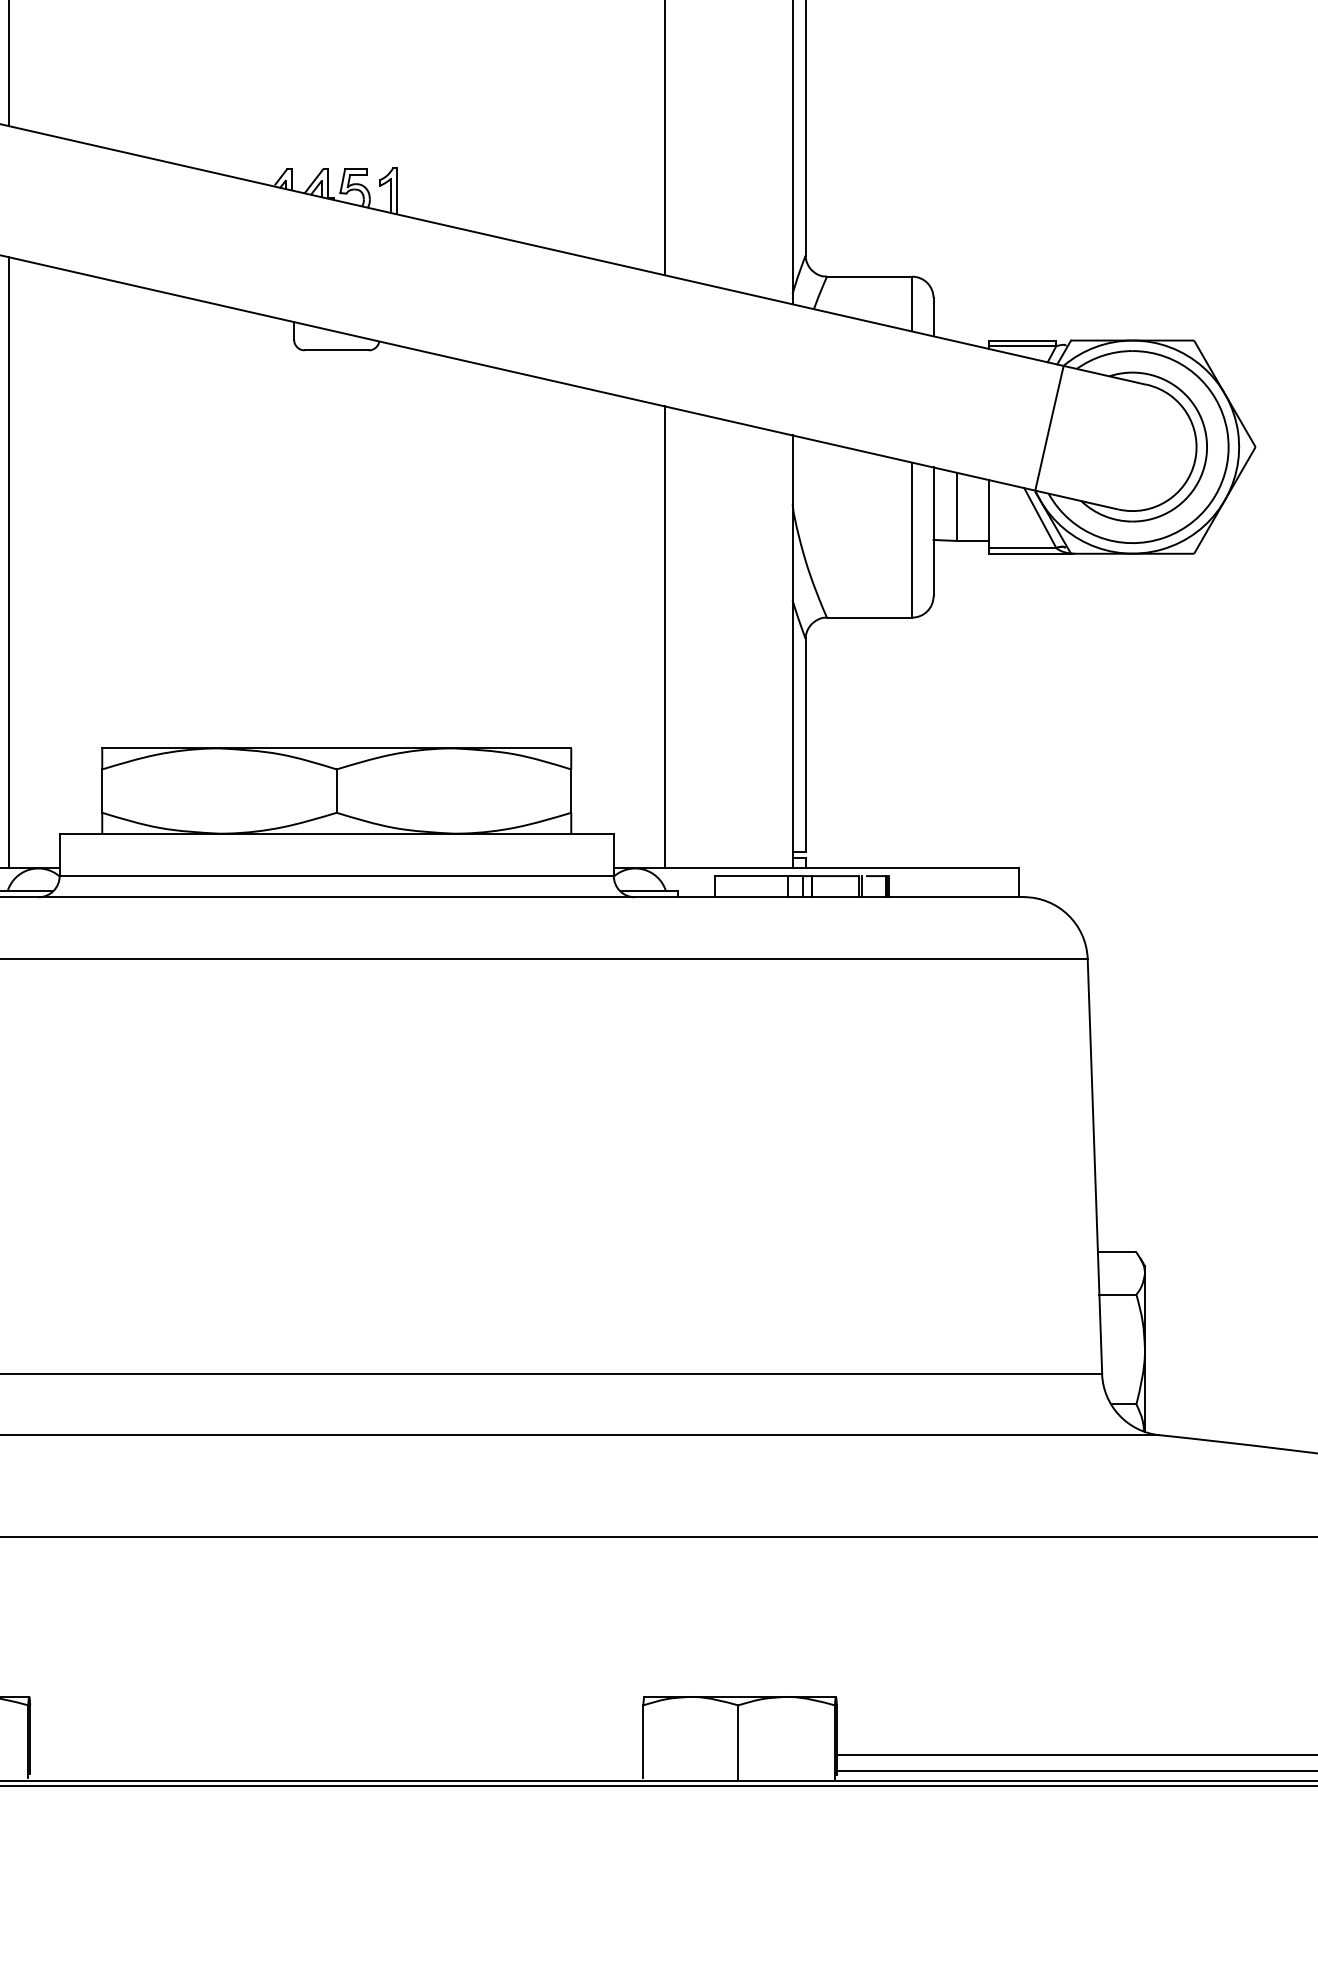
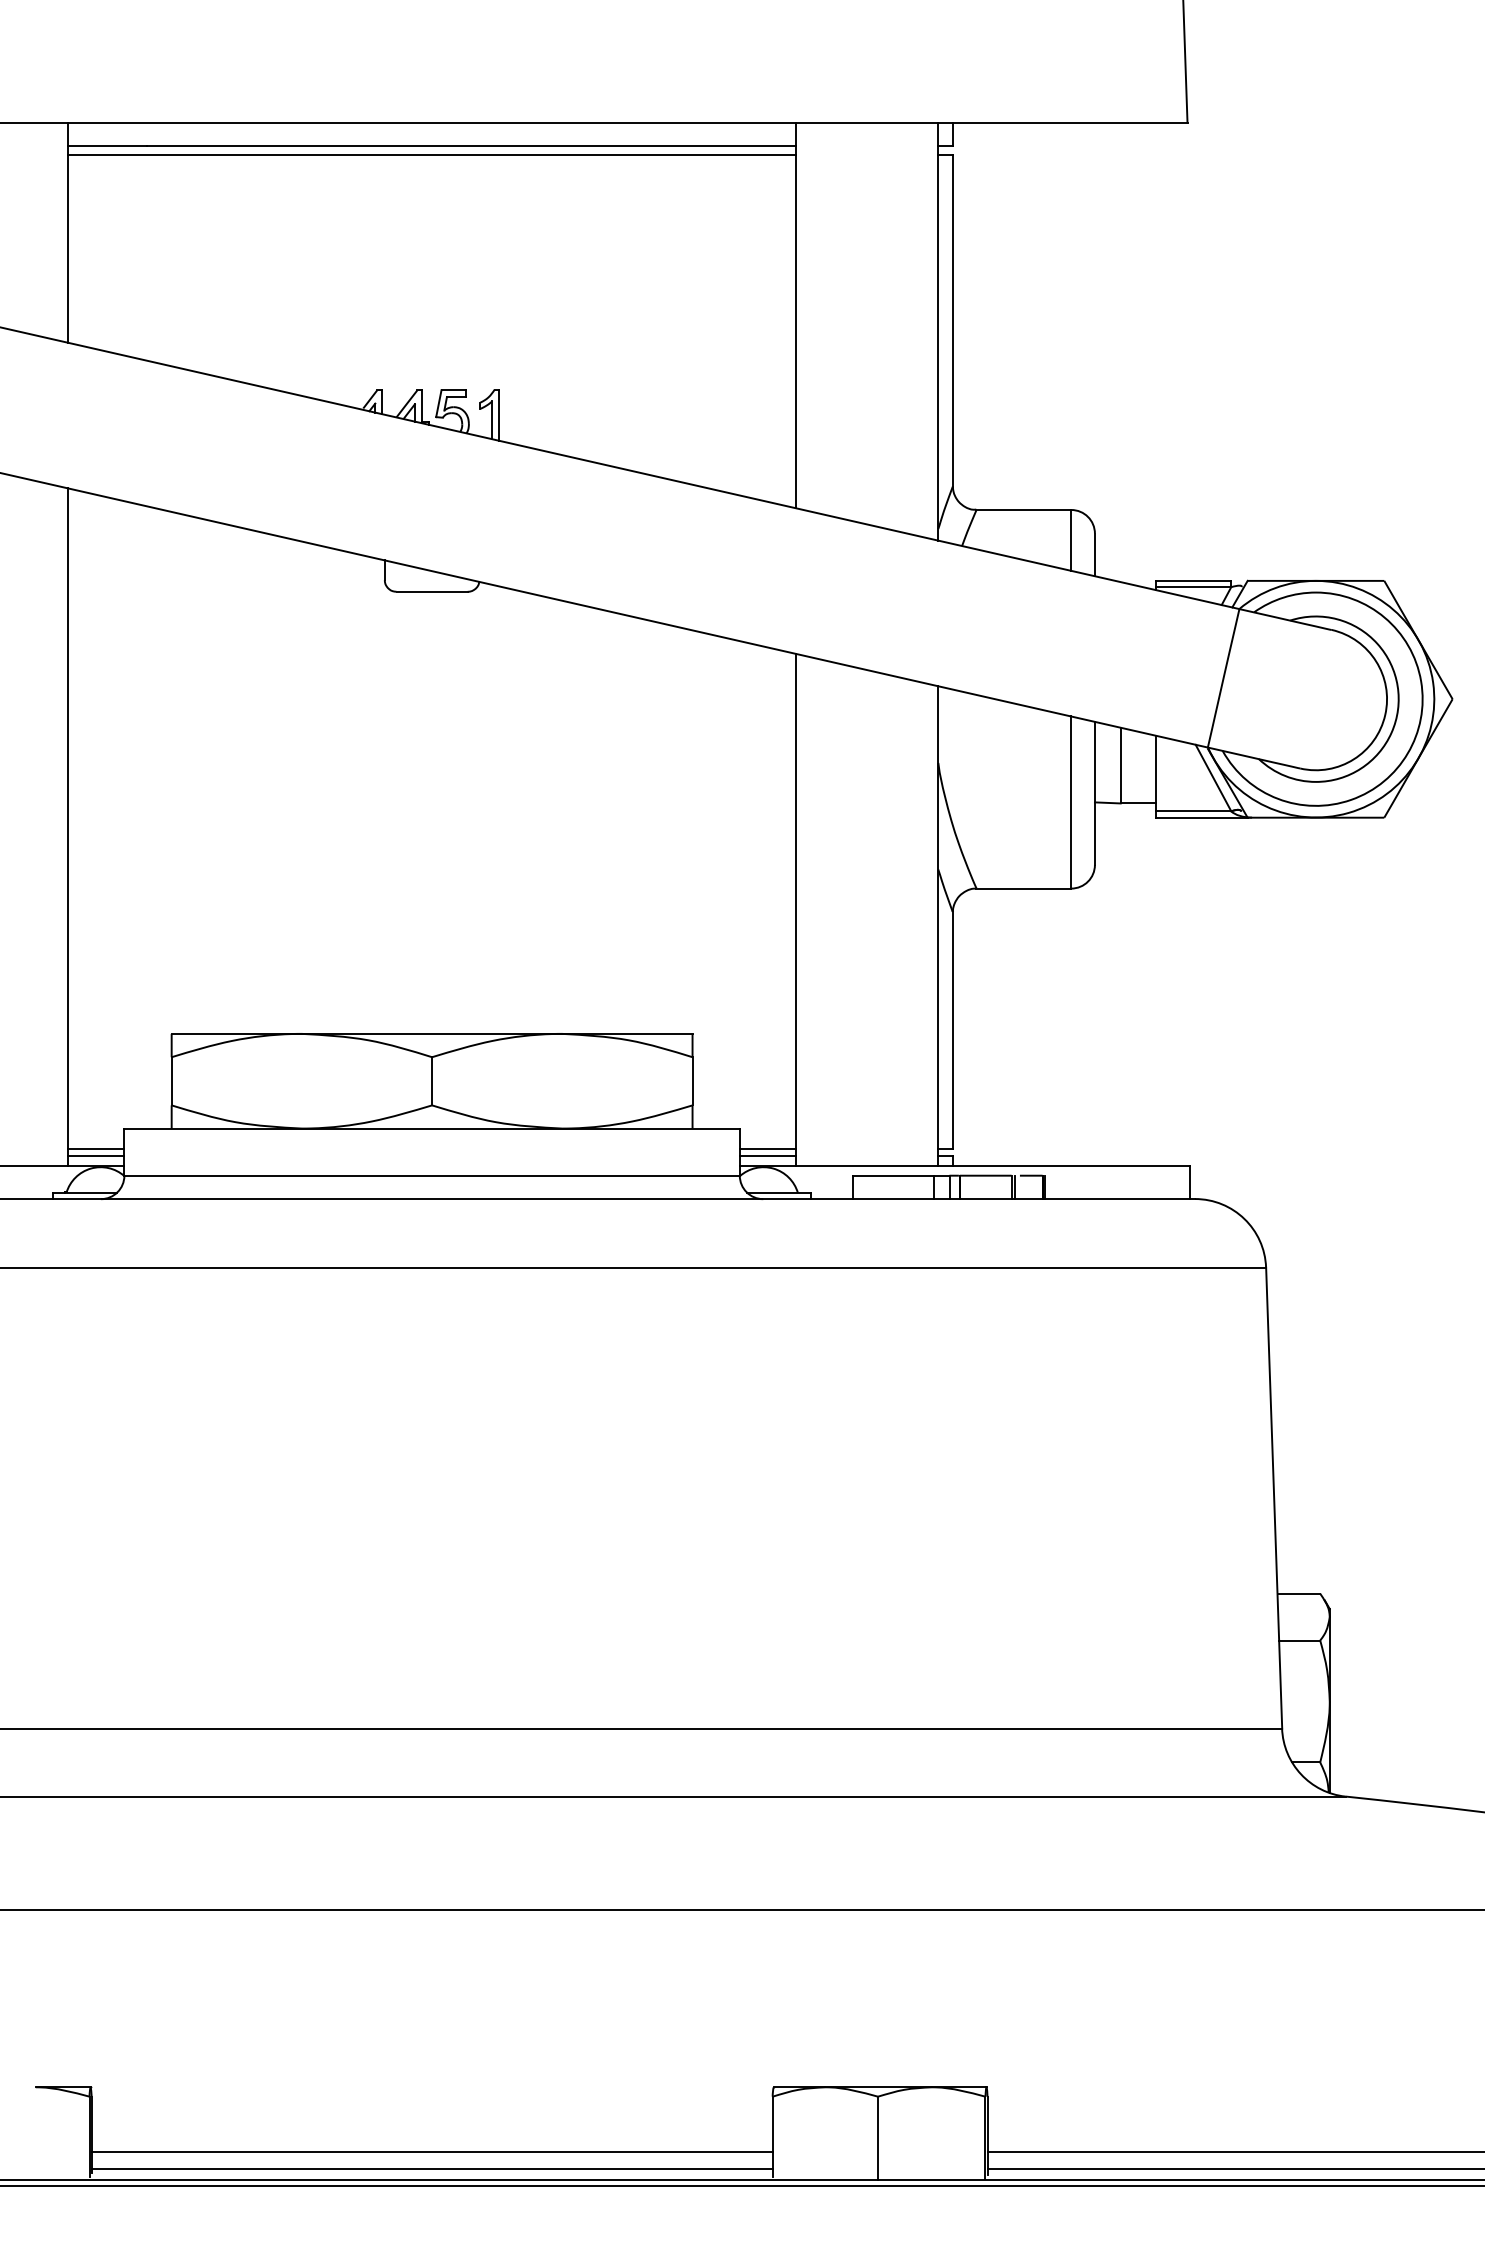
line: (33, 852) -> (95, 1149), added
line: (638, 852) -> (767, 1149), added
line: (33, 858) -> (95, 1156), added
line: (638, 858) -> (767, 1156), added
line: (336, 1754) -> (431, 2151), added
line: (336, 1770) -> (431, 2169), added

